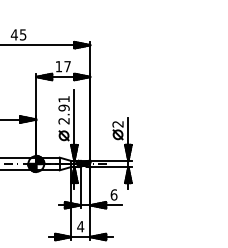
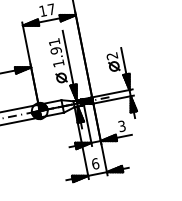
text: (63, 121) -> (58, 64), 2.91 -> 1.91
text: (113, 194) -> (121, 125), 6 -> 3
text: (80, 226) -> (95, 163), 4 -> 6

